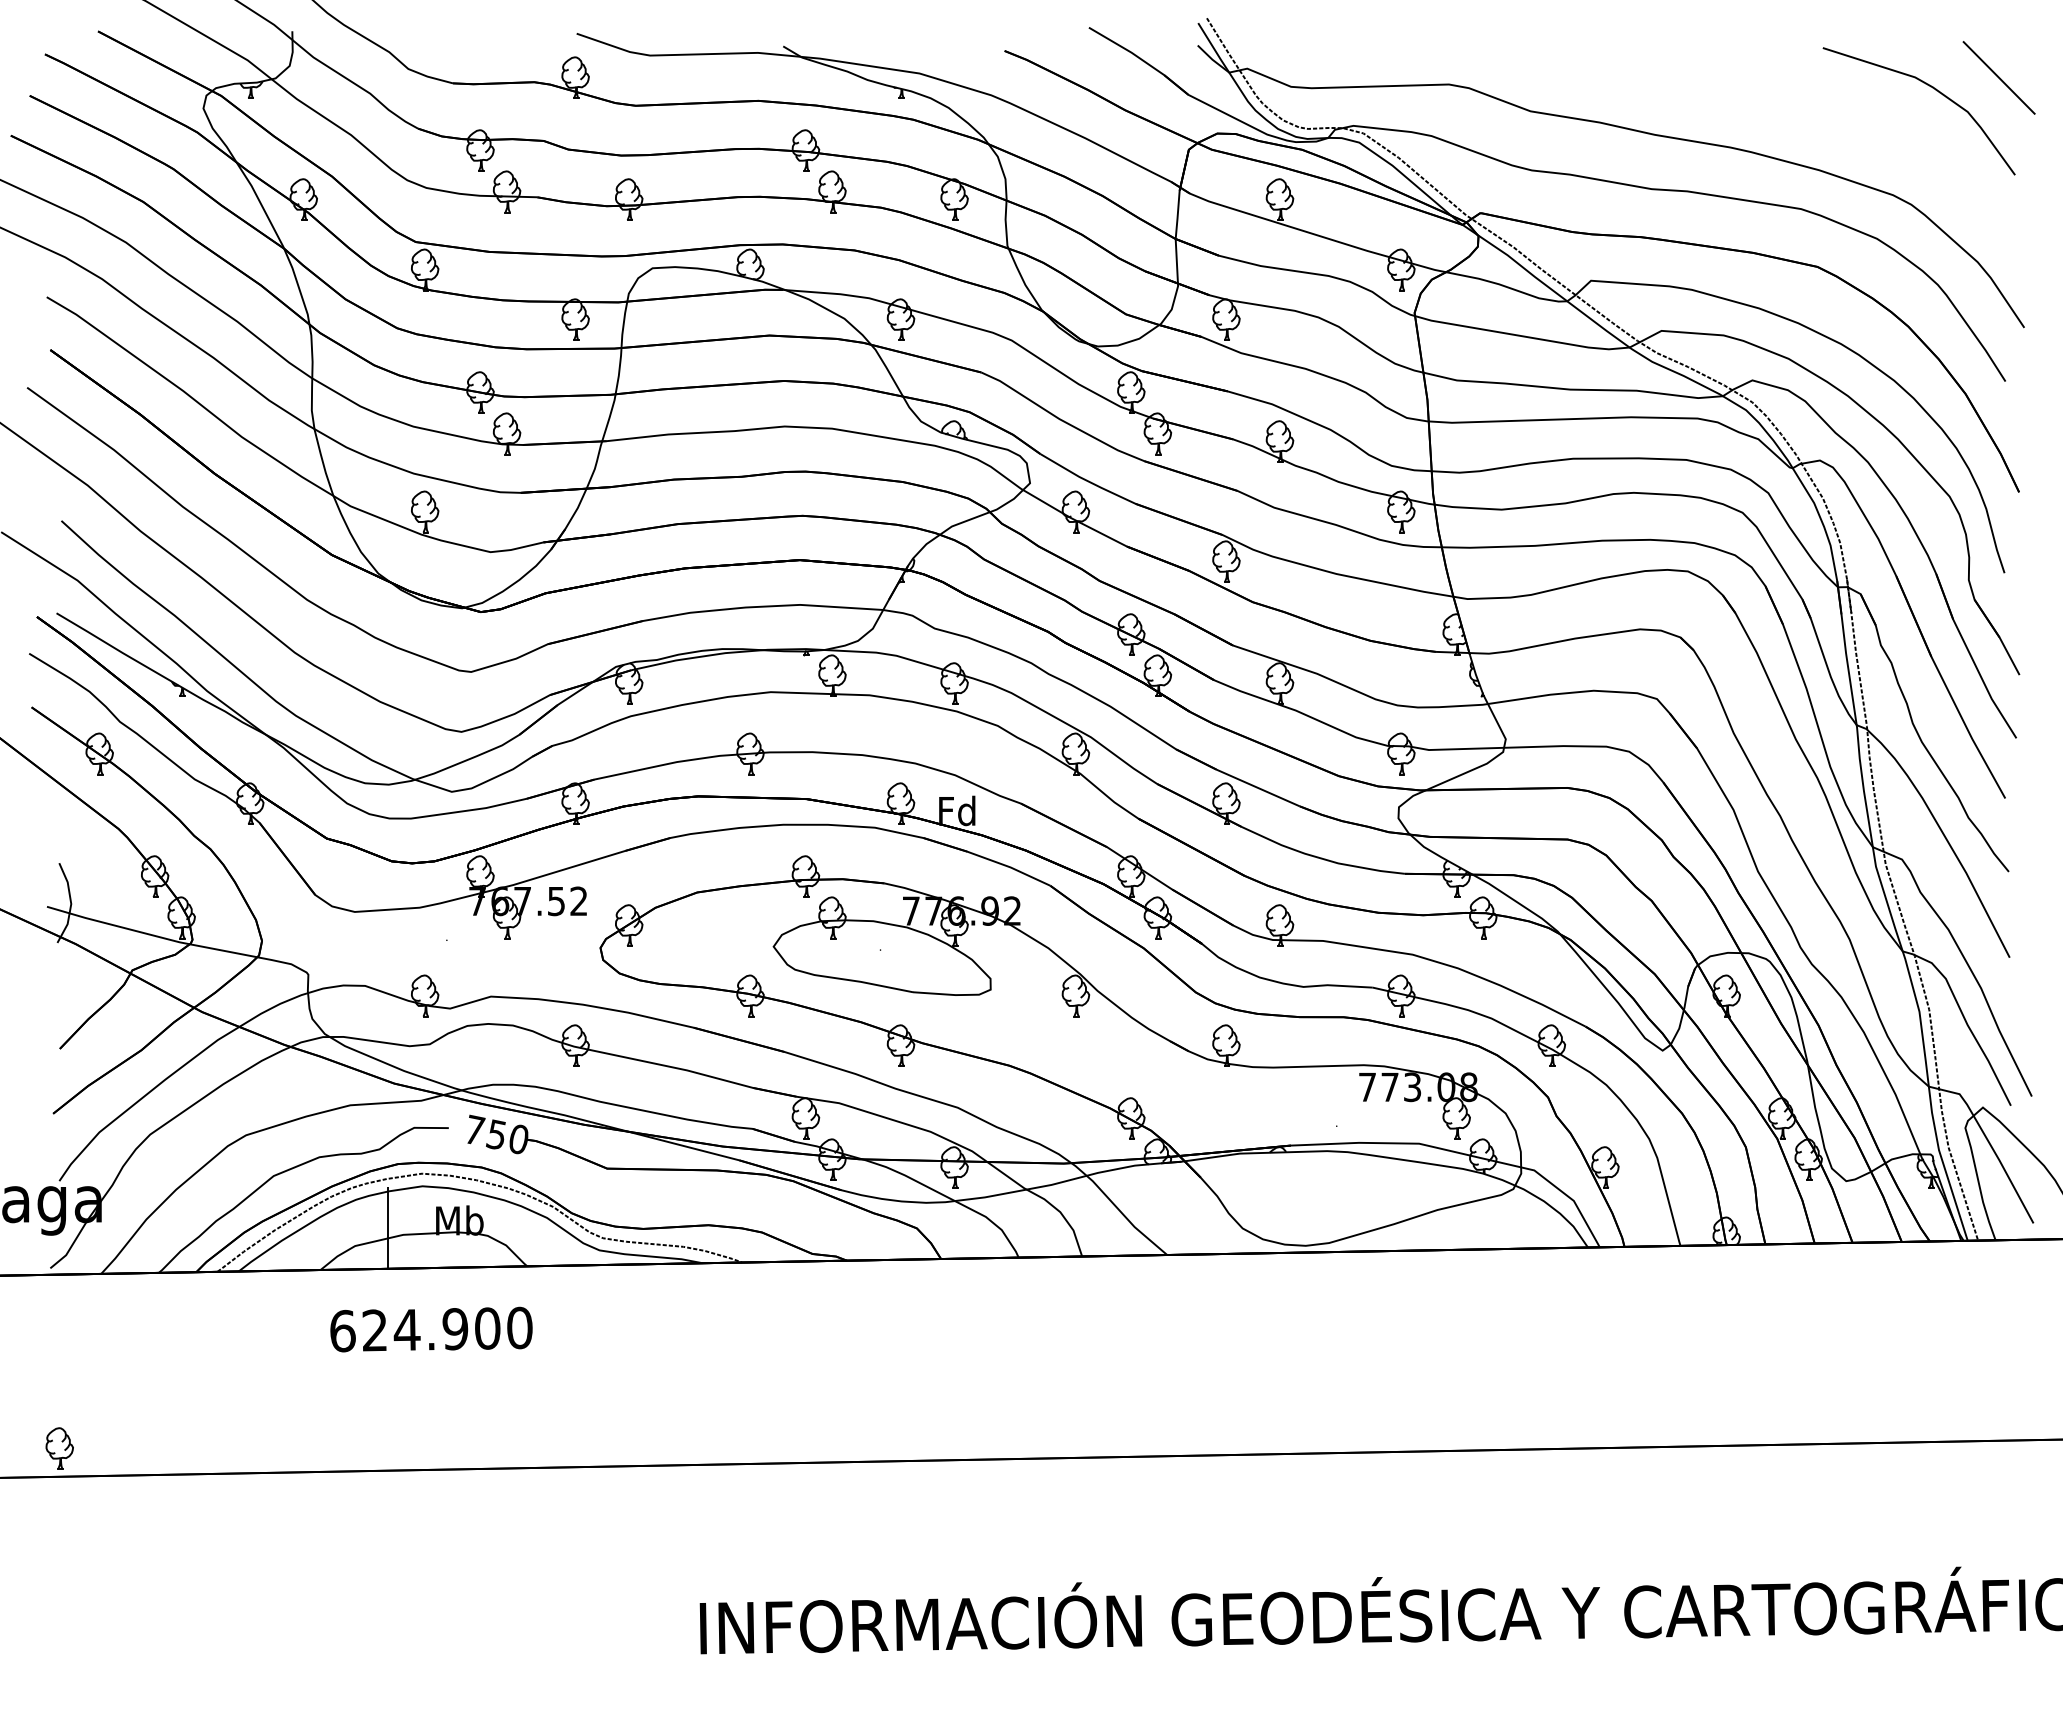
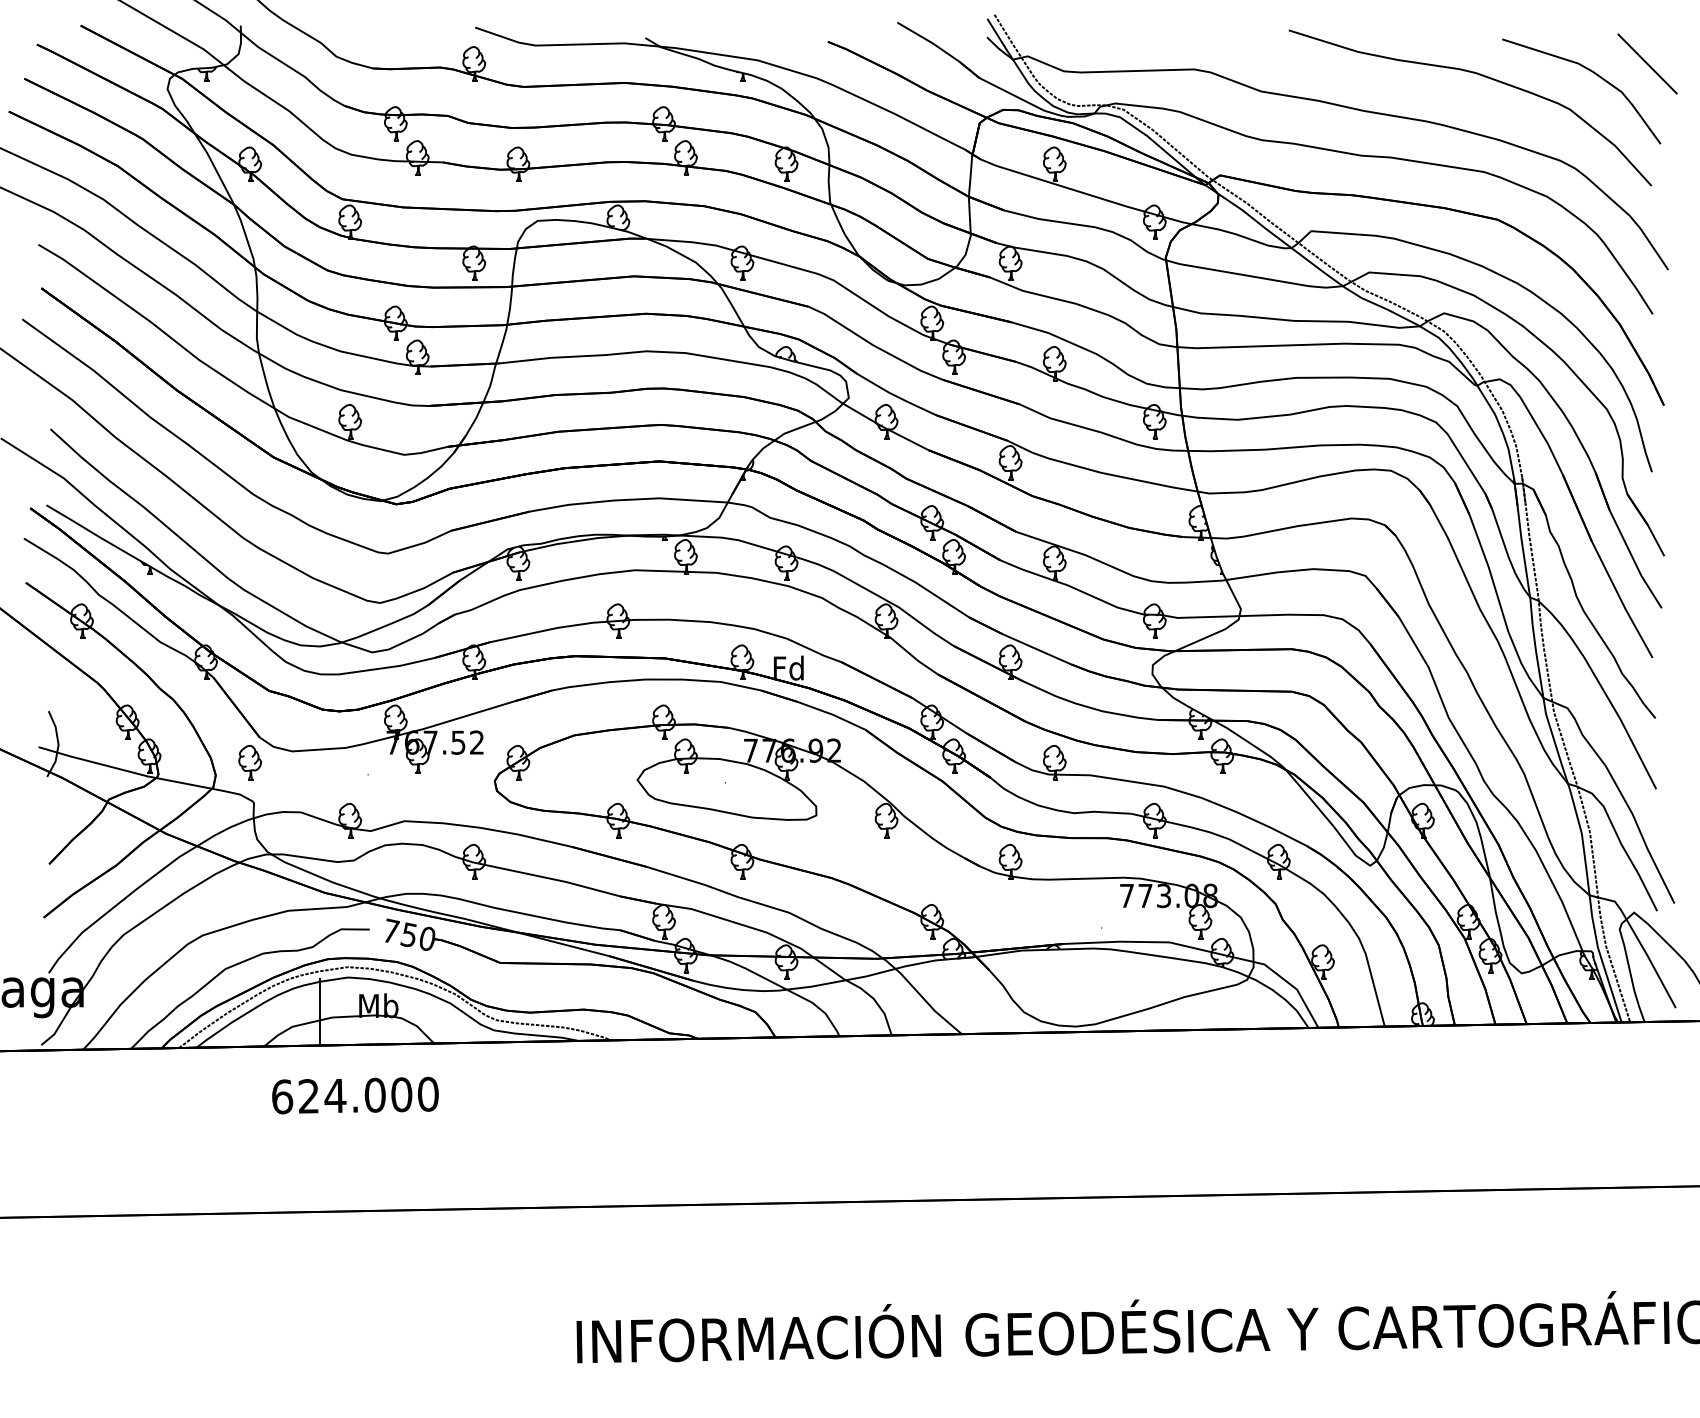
curve: (1797, 92) -> (1481, 76), added
text: (455, 1329) -> (375, 1095), 624.900 -> 624.000
part: (59, 1448) -> (249, 762), moved

